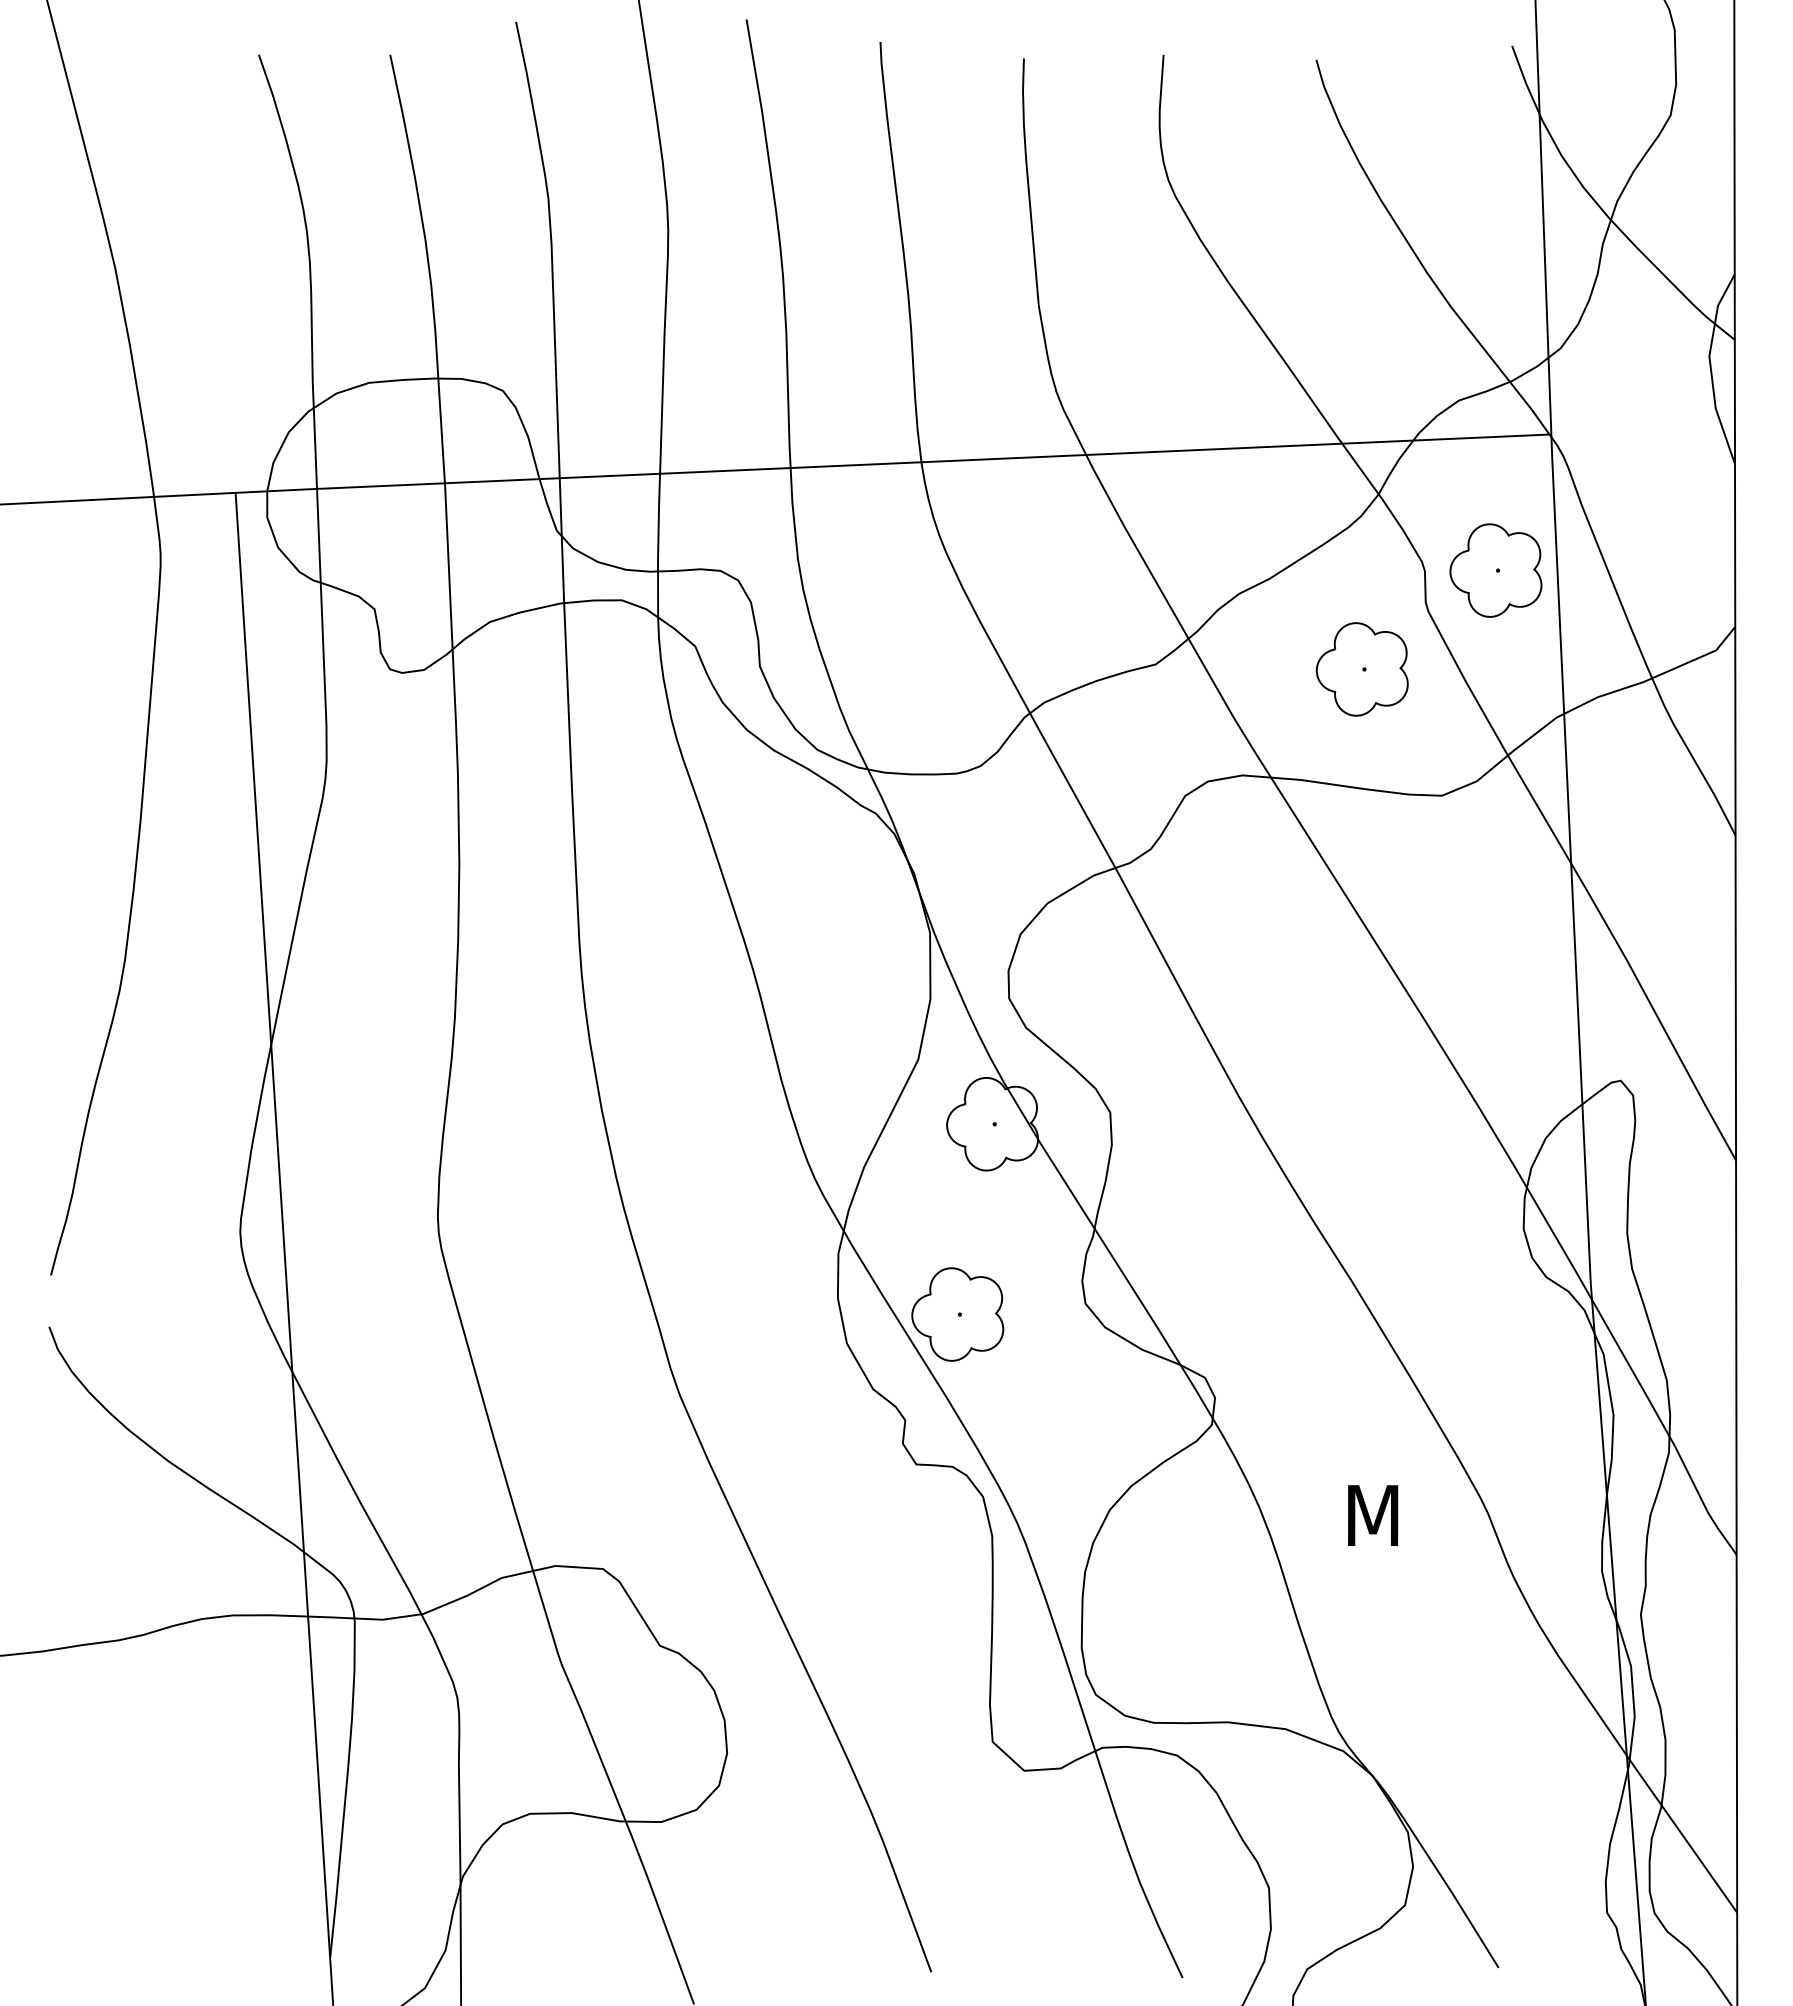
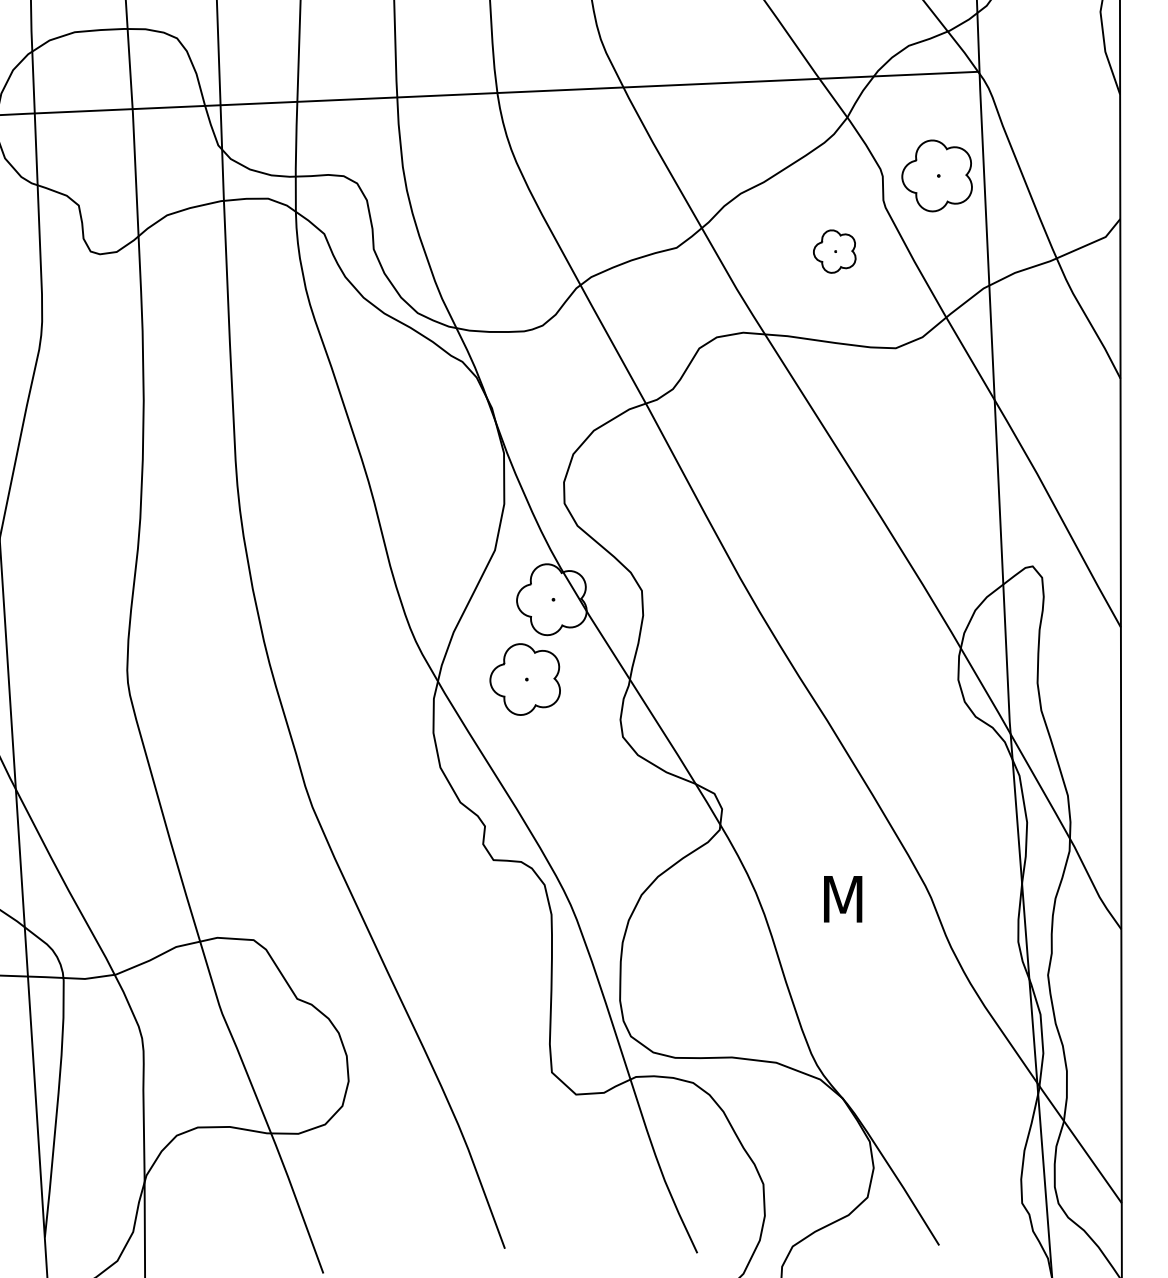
part: (1361, 669) -> (834, 251), size x0.6
part: (957, 1314) -> (525, 679), moved

